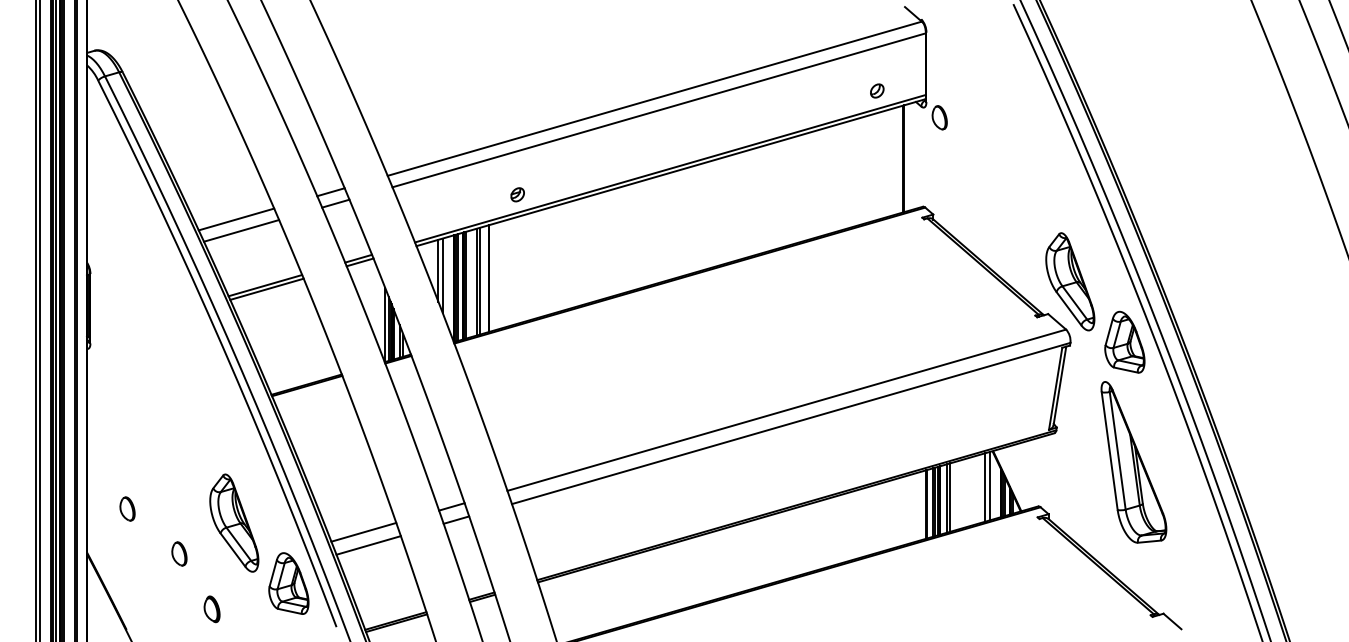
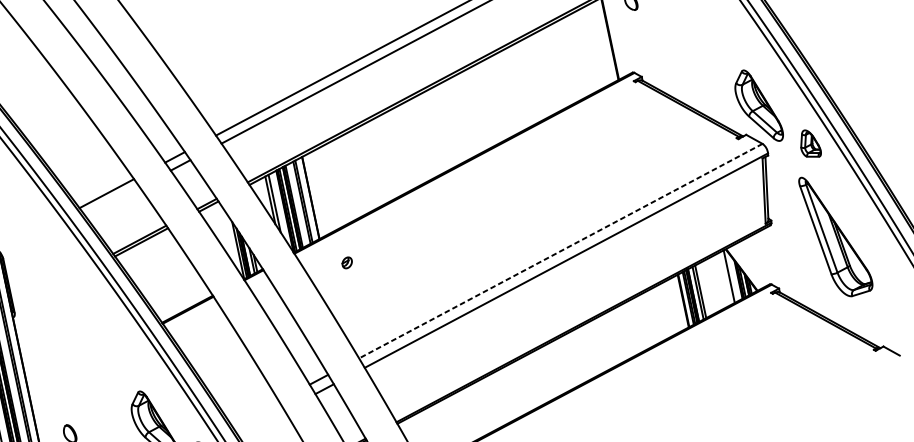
part: (517, 194) -> (347, 262), moved
line: (241, 230) -> (112, 201), removed
part: (1124, 341) -> (809, 143), size x0.6
line: (786, 410) -> (560, 251), solid -> dashed
line: (985, 487) -> (726, 278), removed
line: (363, 531) -> (255, 412), removed
line: (368, 545) -> (261, 422), removed

